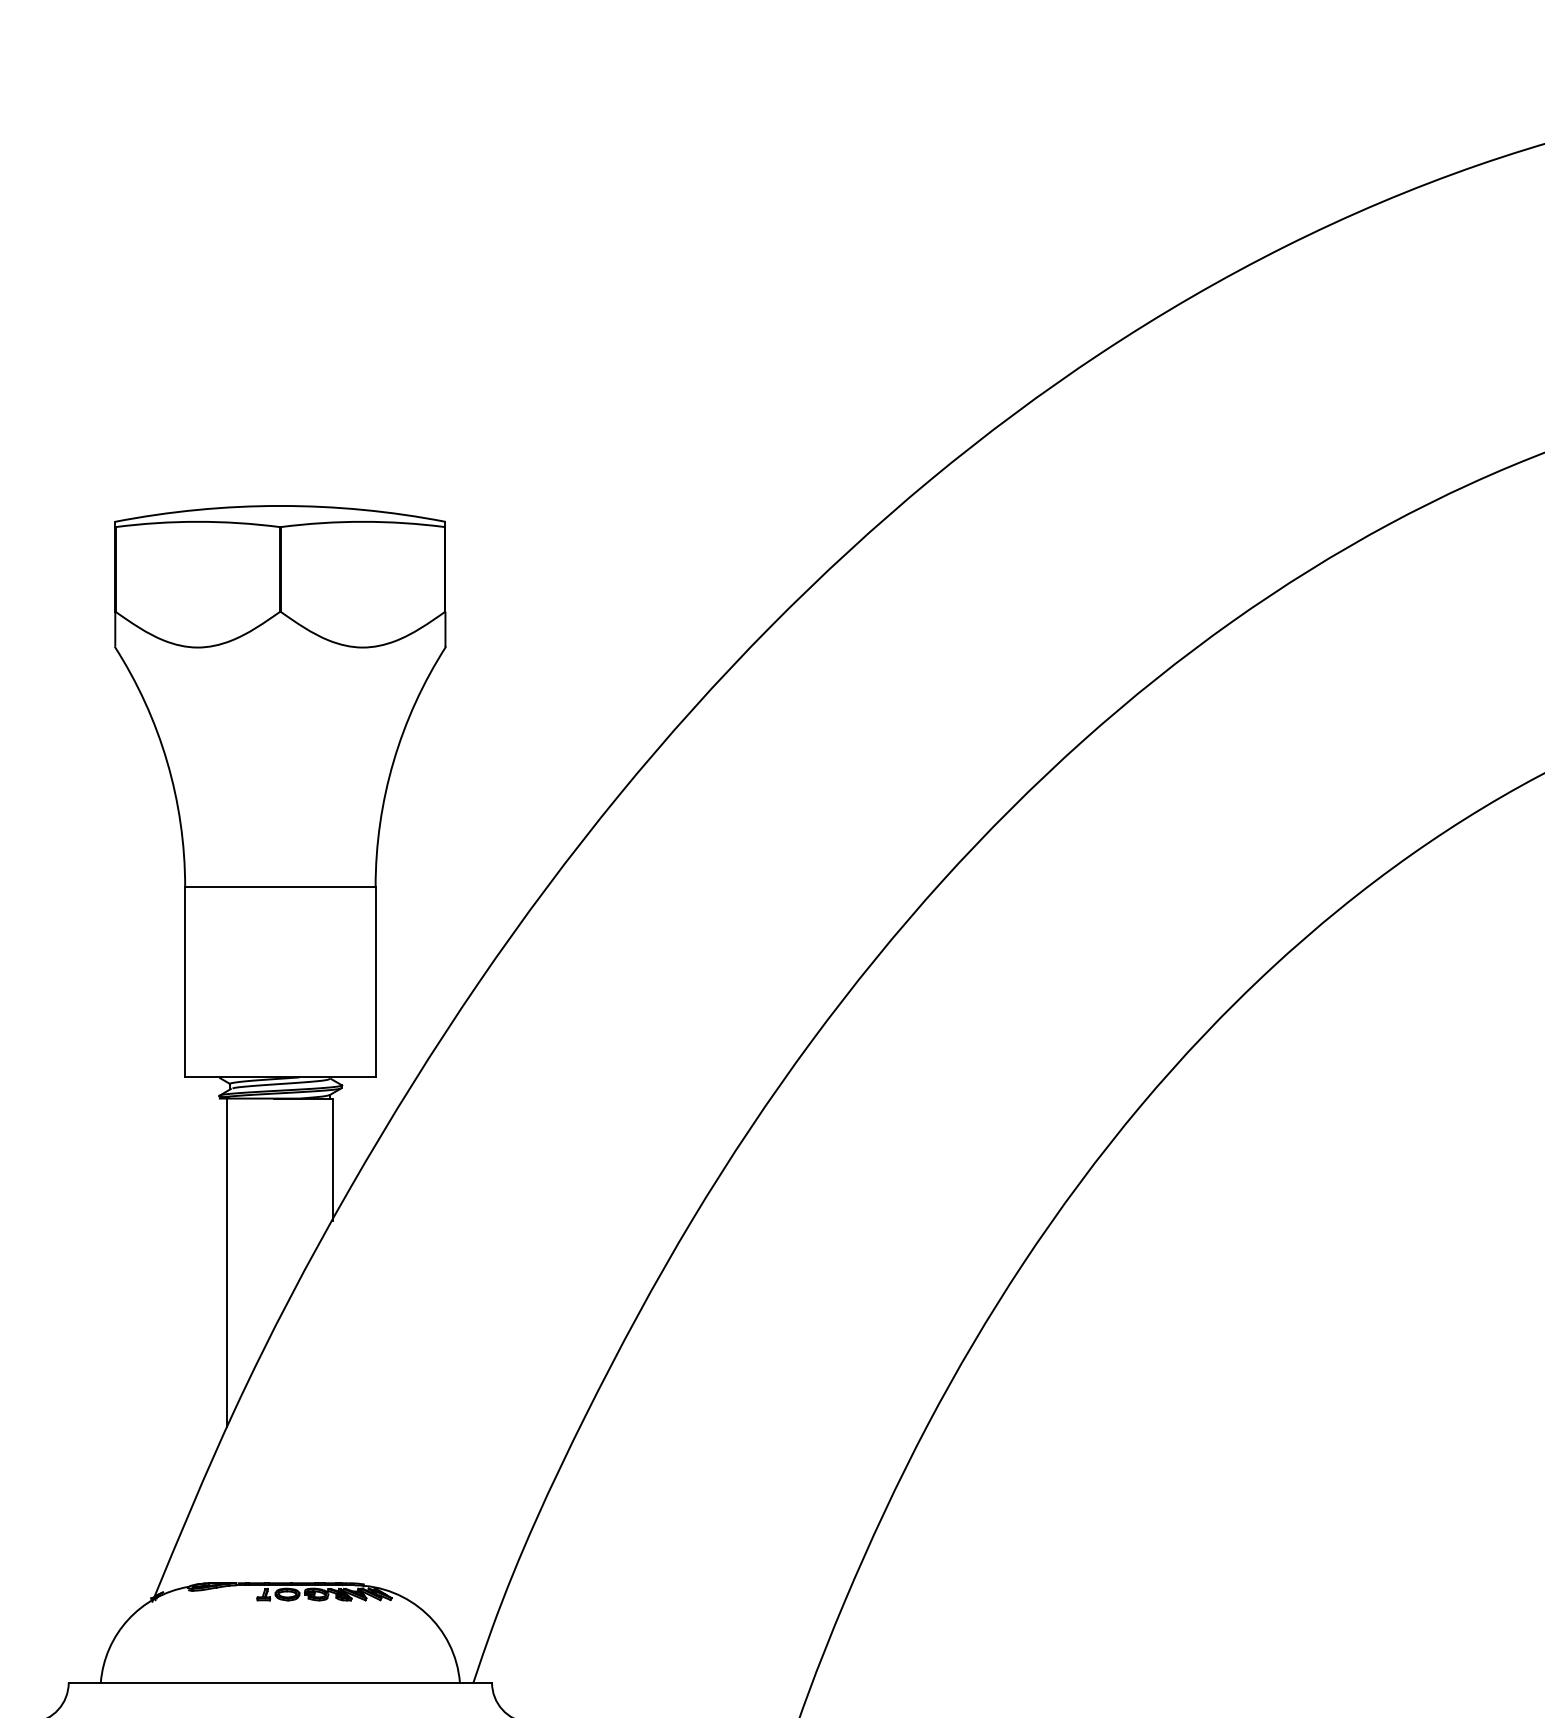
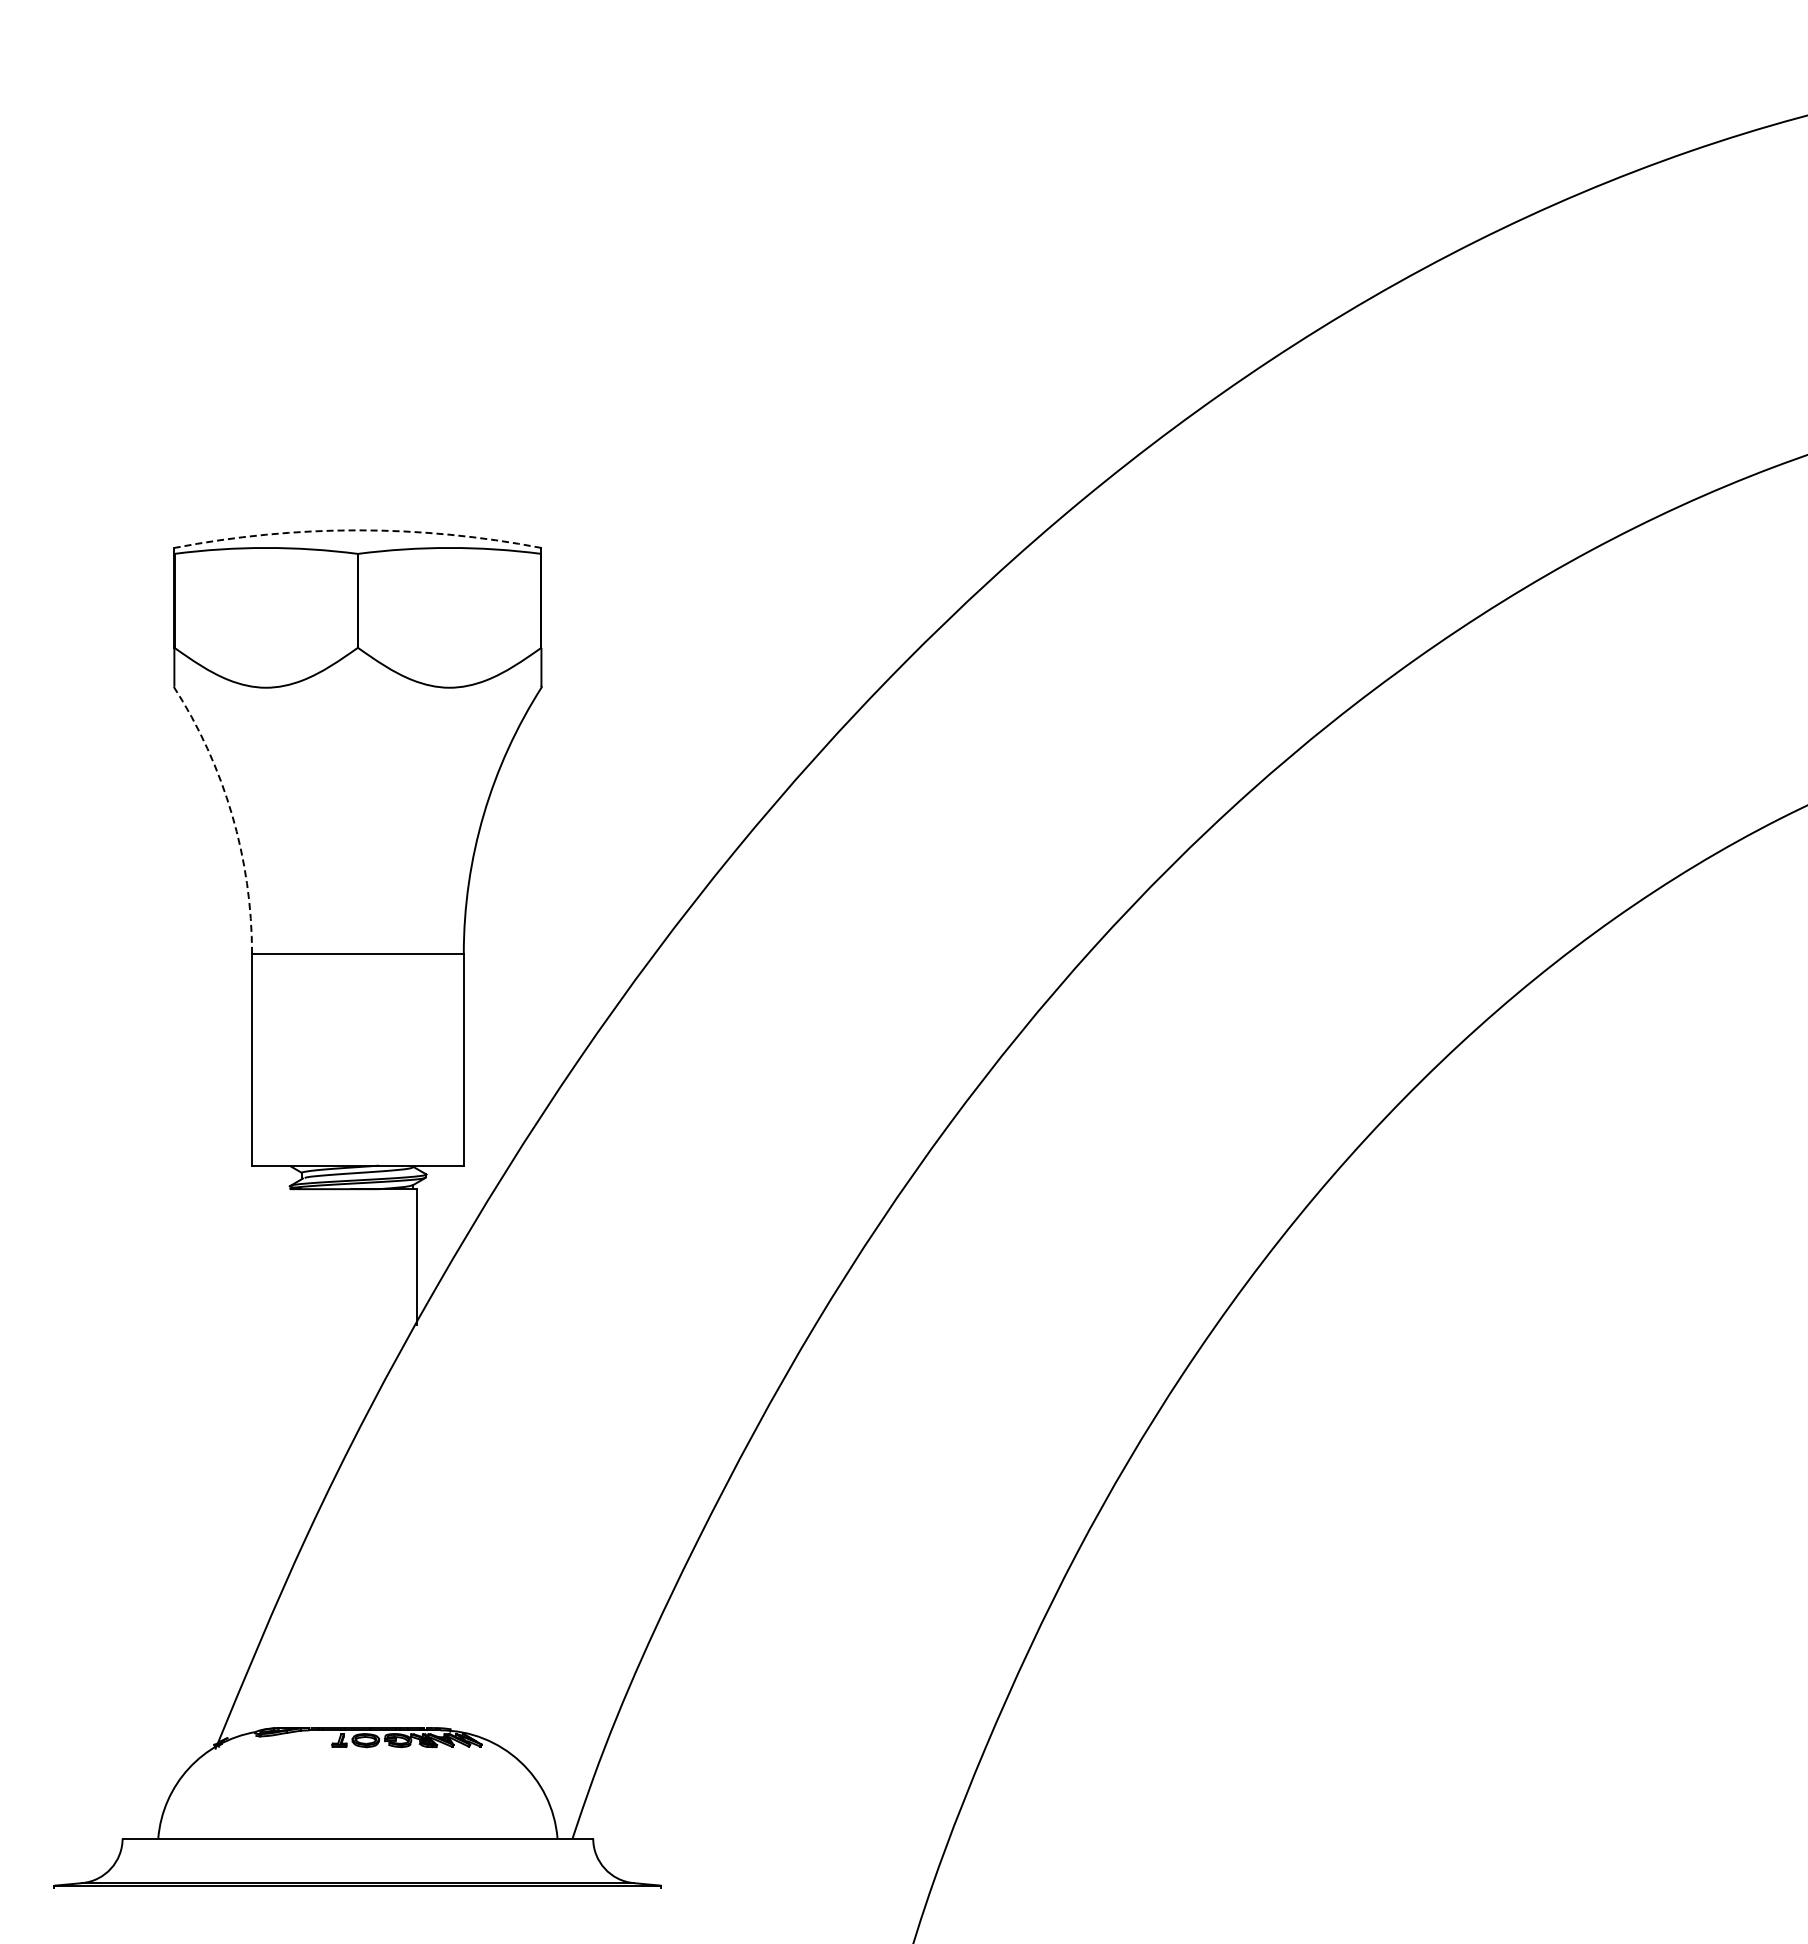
arc: (280, 506) -> (357, 530), solid -> dashed
arc: (167, 761) -> (232, 814), solid -> dashed
line: (227, 1262) -> (299, 1371), removed

